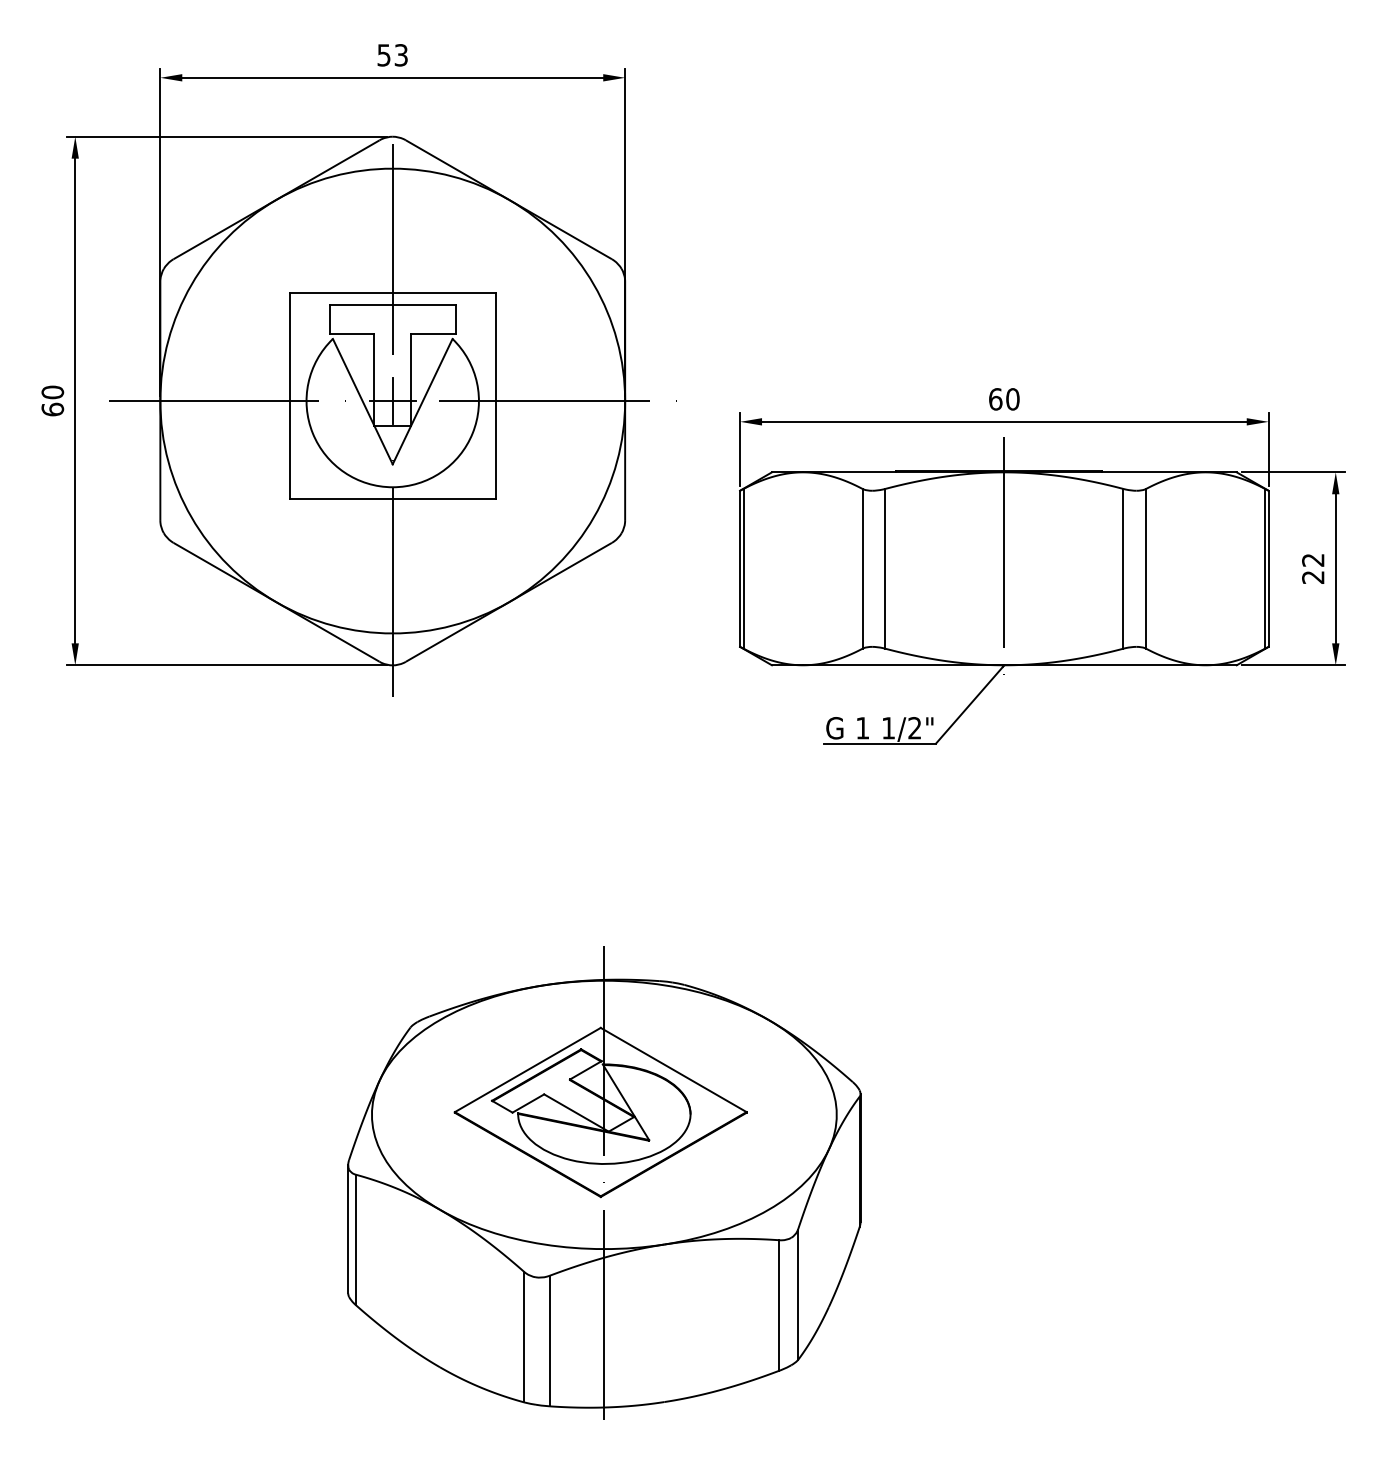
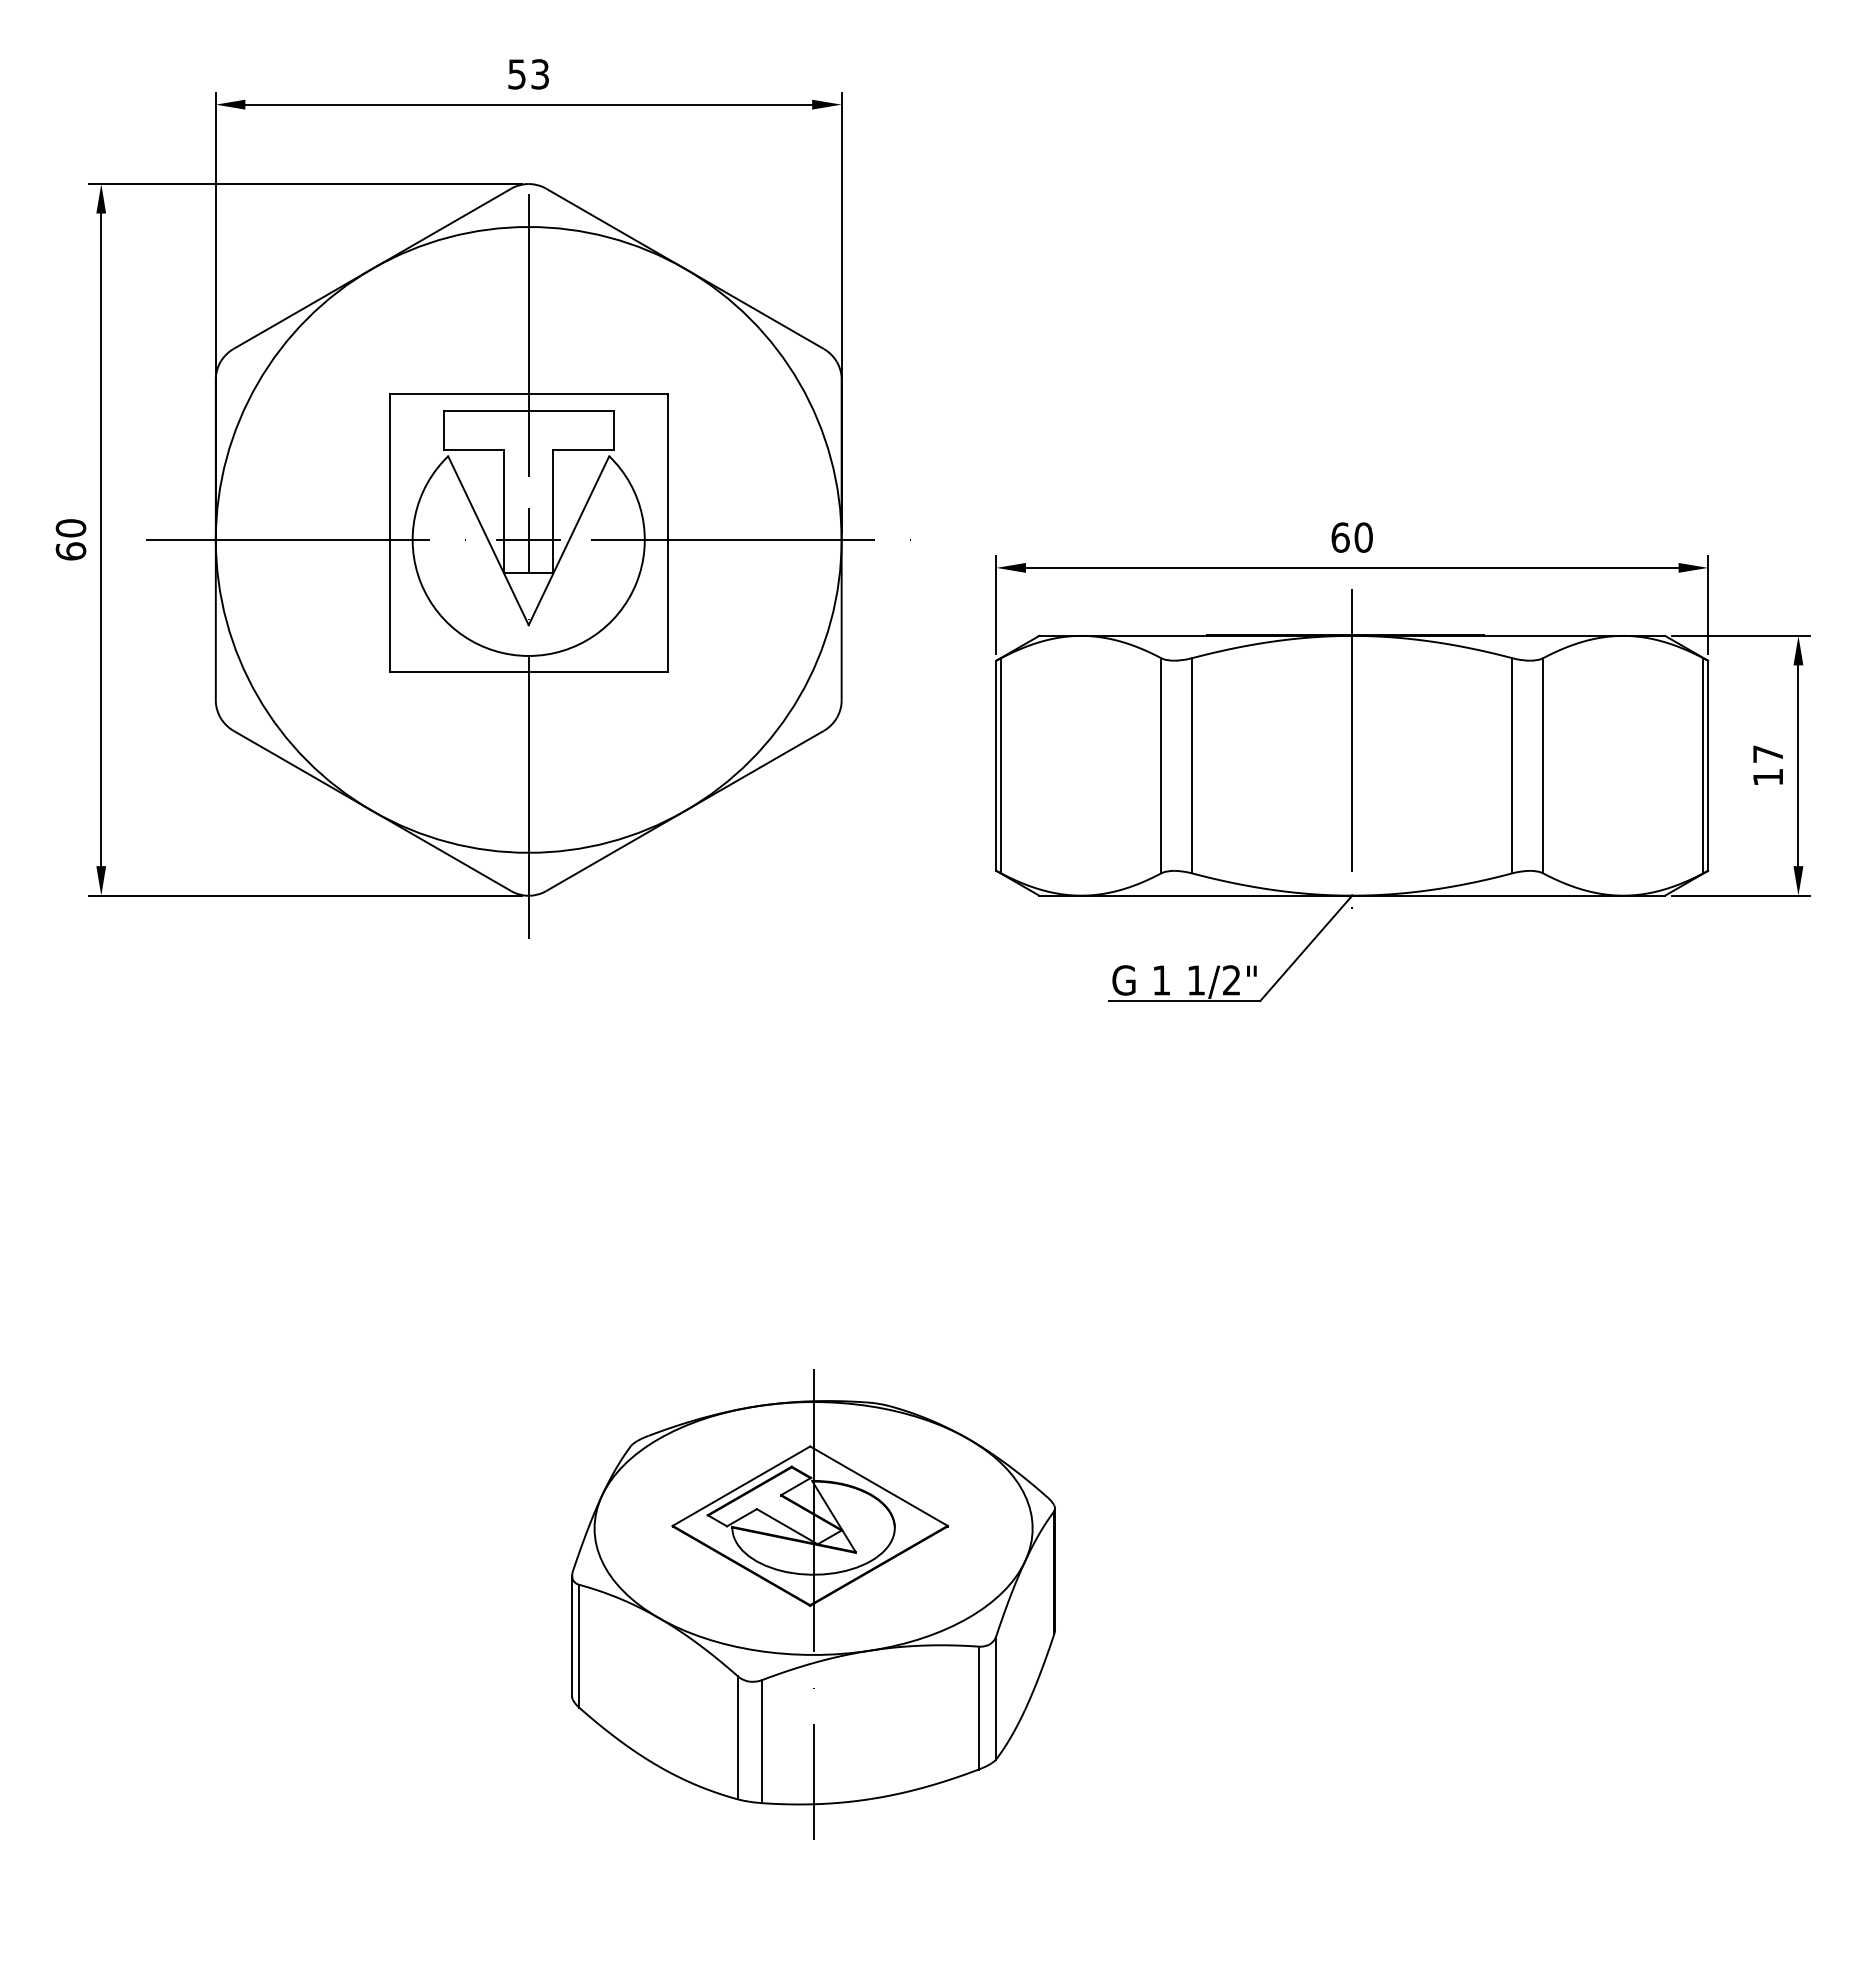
text: (1312, 568) -> (1767, 765), 22 -> 17
part: (604, 1182) -> (813, 1592), size x0.7

